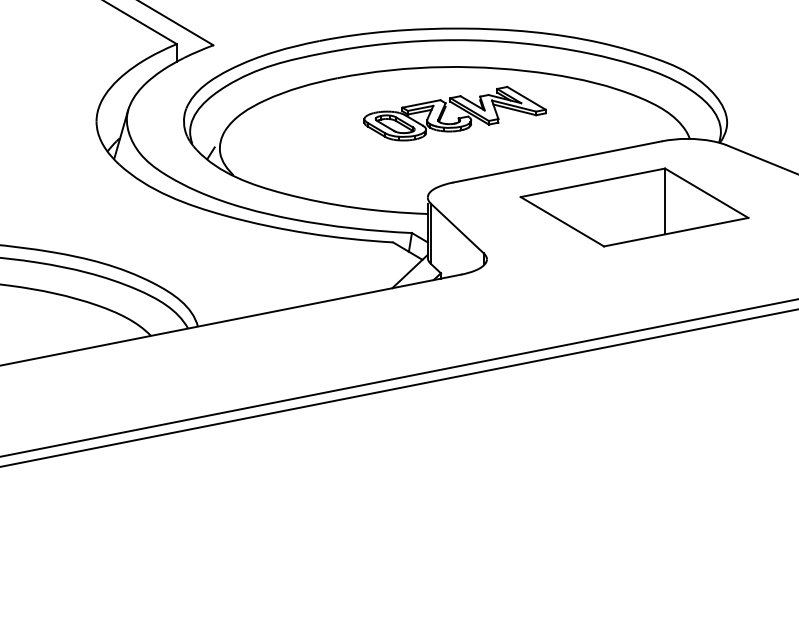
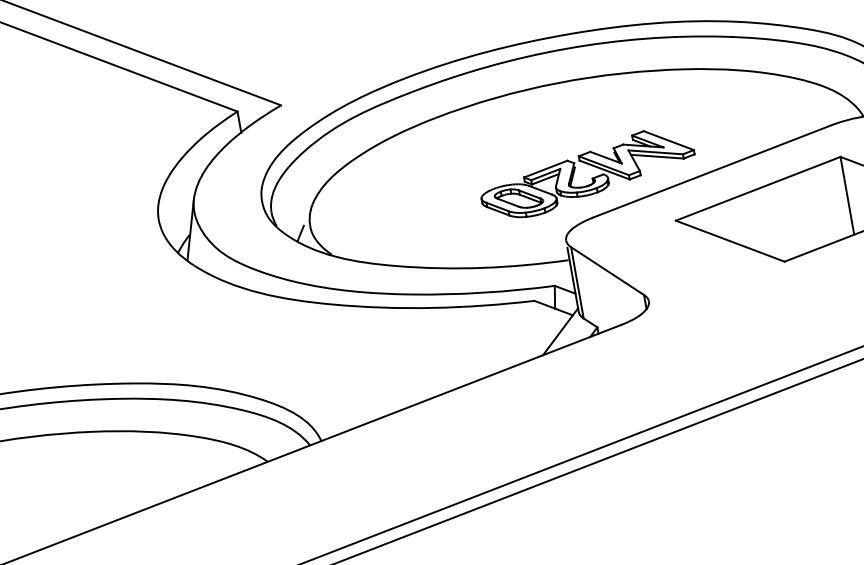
part: (454, 113) -> (586, 173), moved

